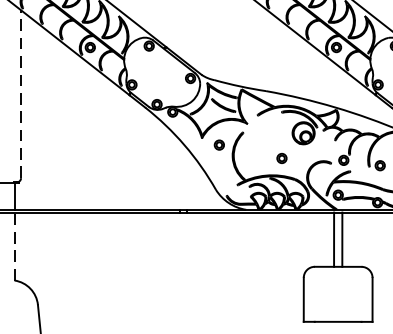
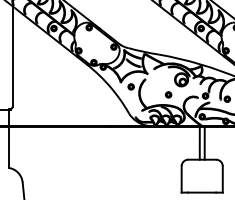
line: (20, 92) -> (12, 55), dashed -> solid
line: (14, 246) -> (8, 147), dashed -> solid

